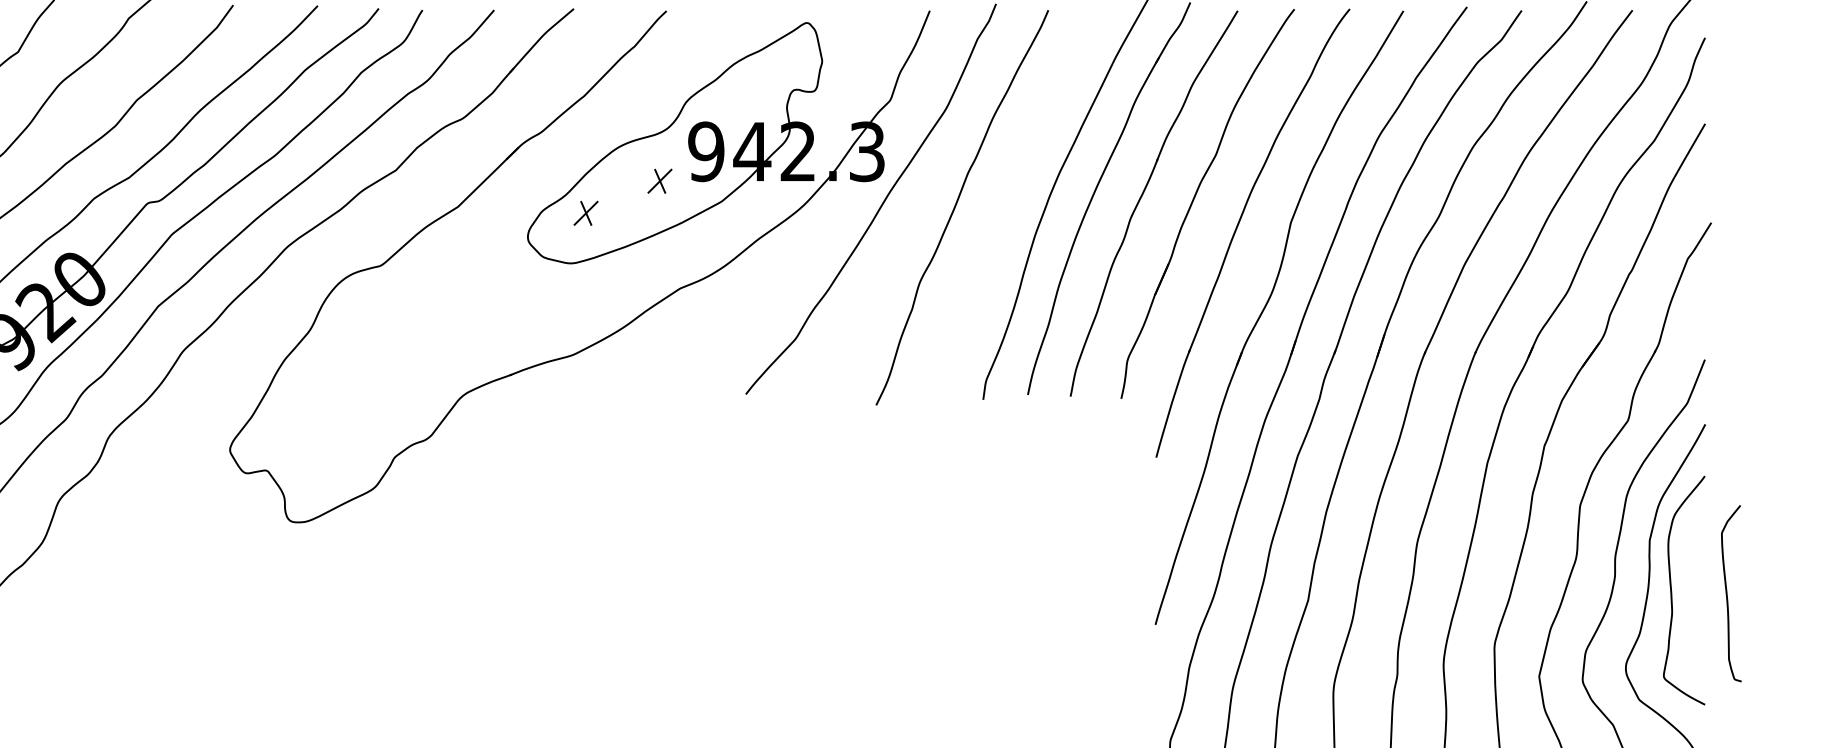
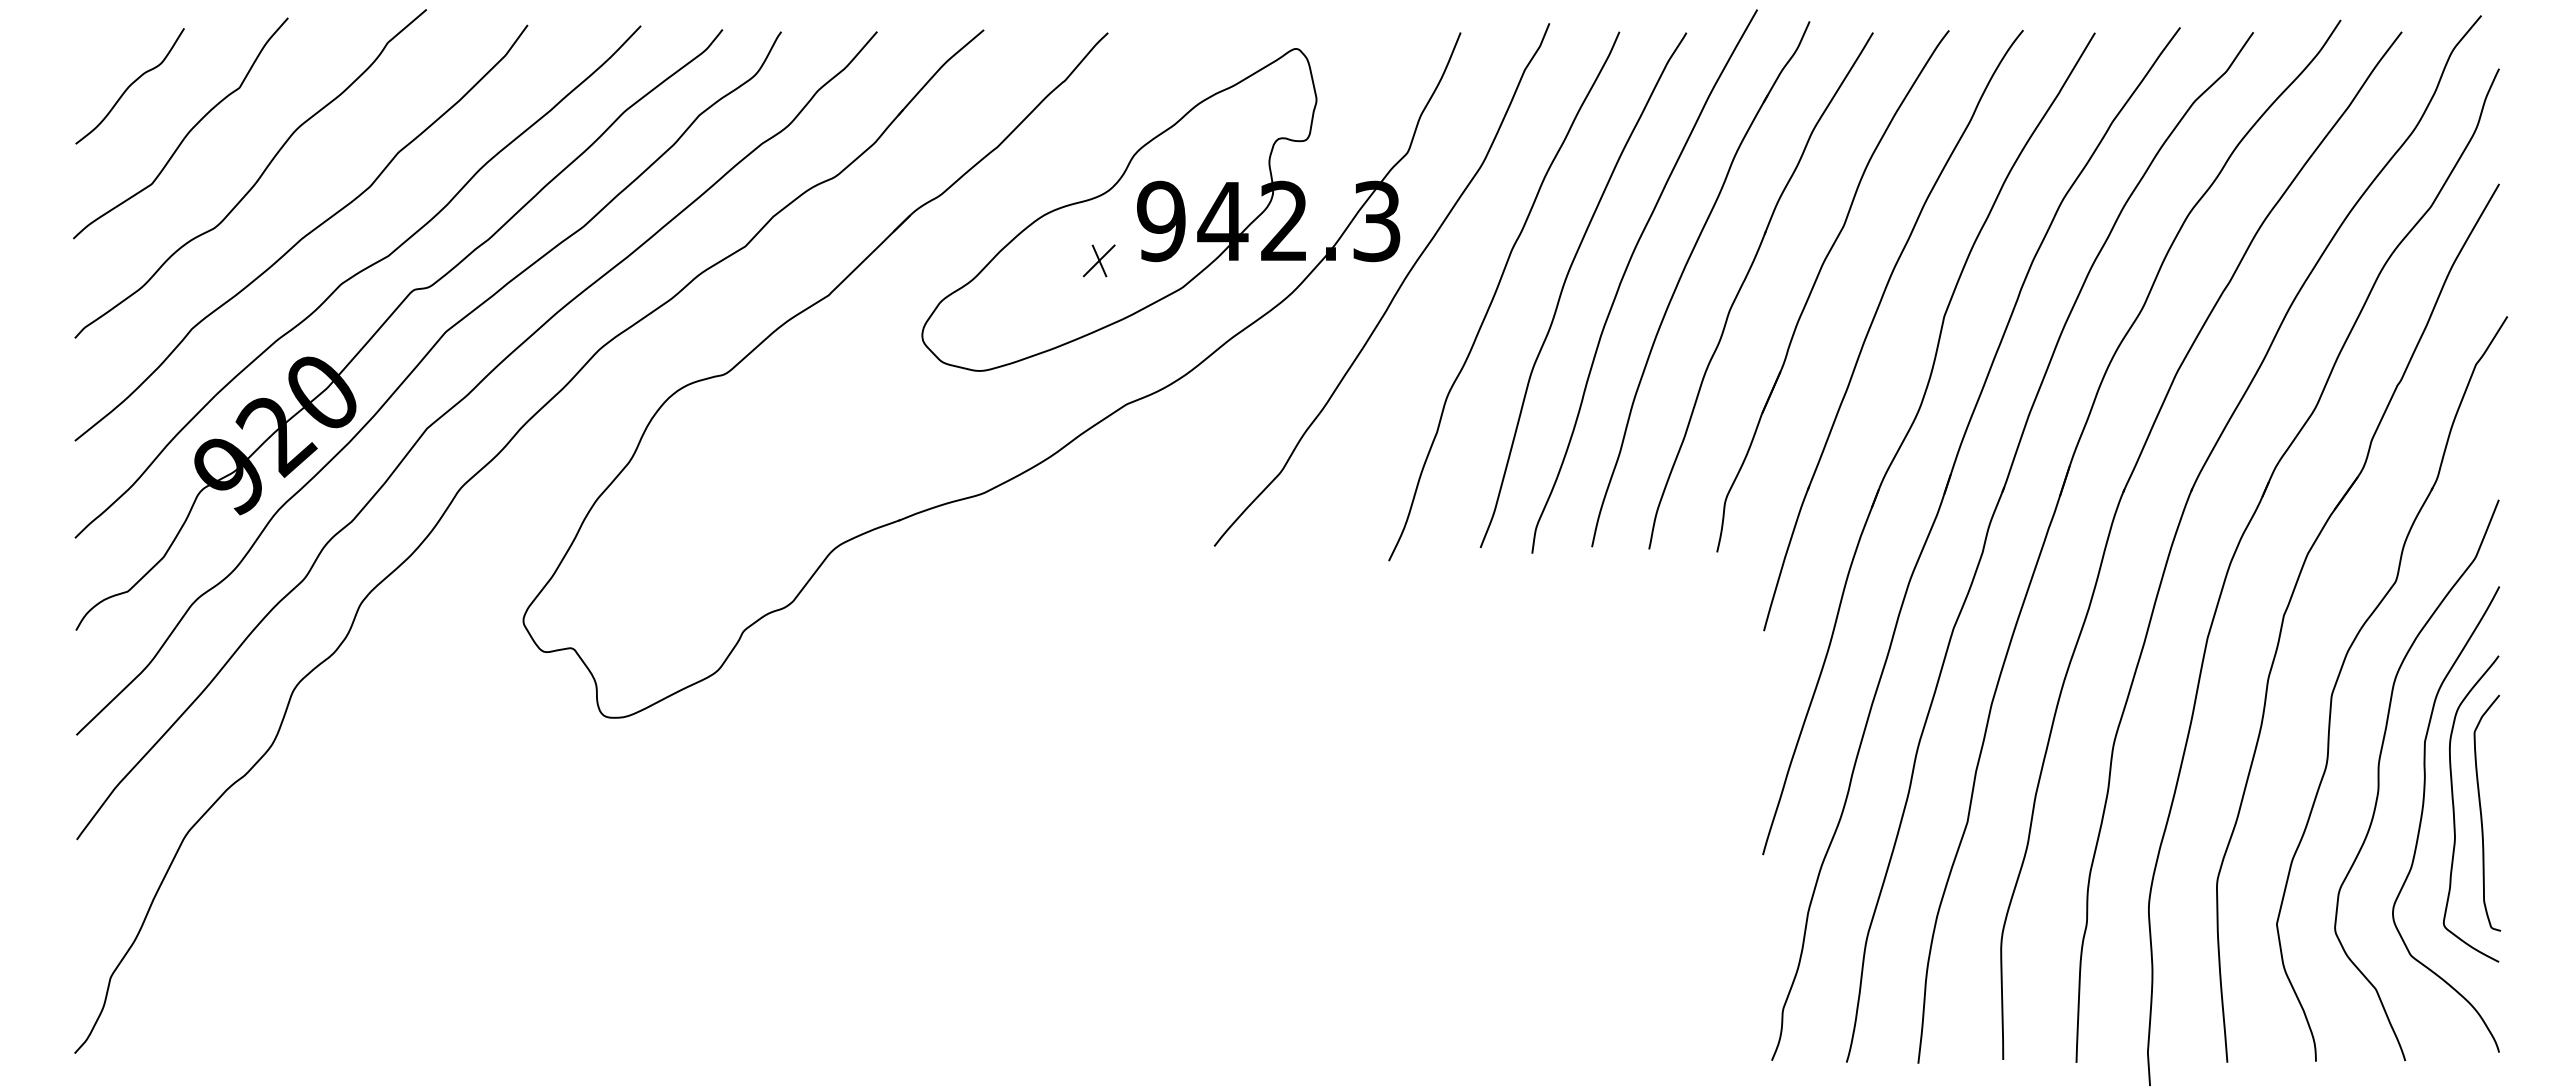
curve: (1008, 198) -> (1565, 283), added
part: (585, 213) -> (999, 303), removed
curve: (1727, 595) -> (2482, 815), moved

